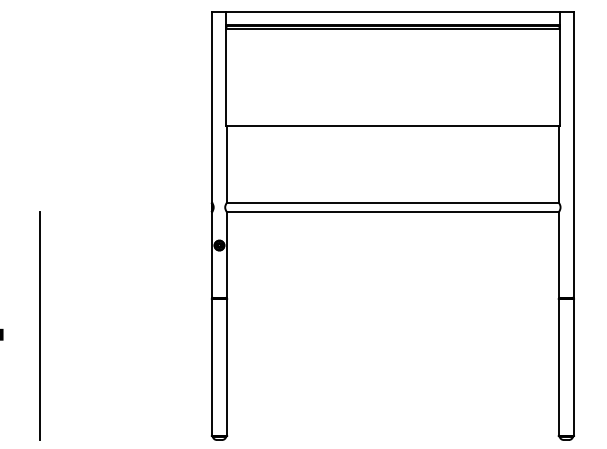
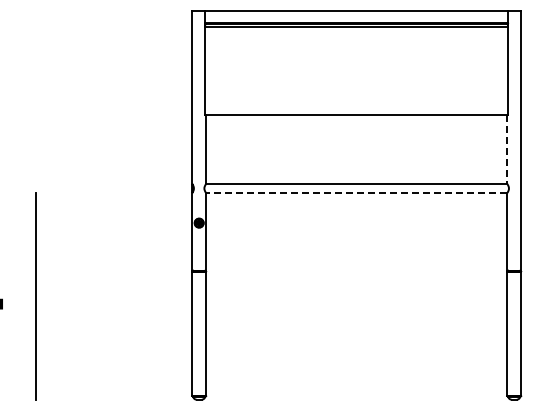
line: (558, 164) -> (507, 149), solid -> dashed
line: (392, 211) -> (356, 192), solid -> dashed

